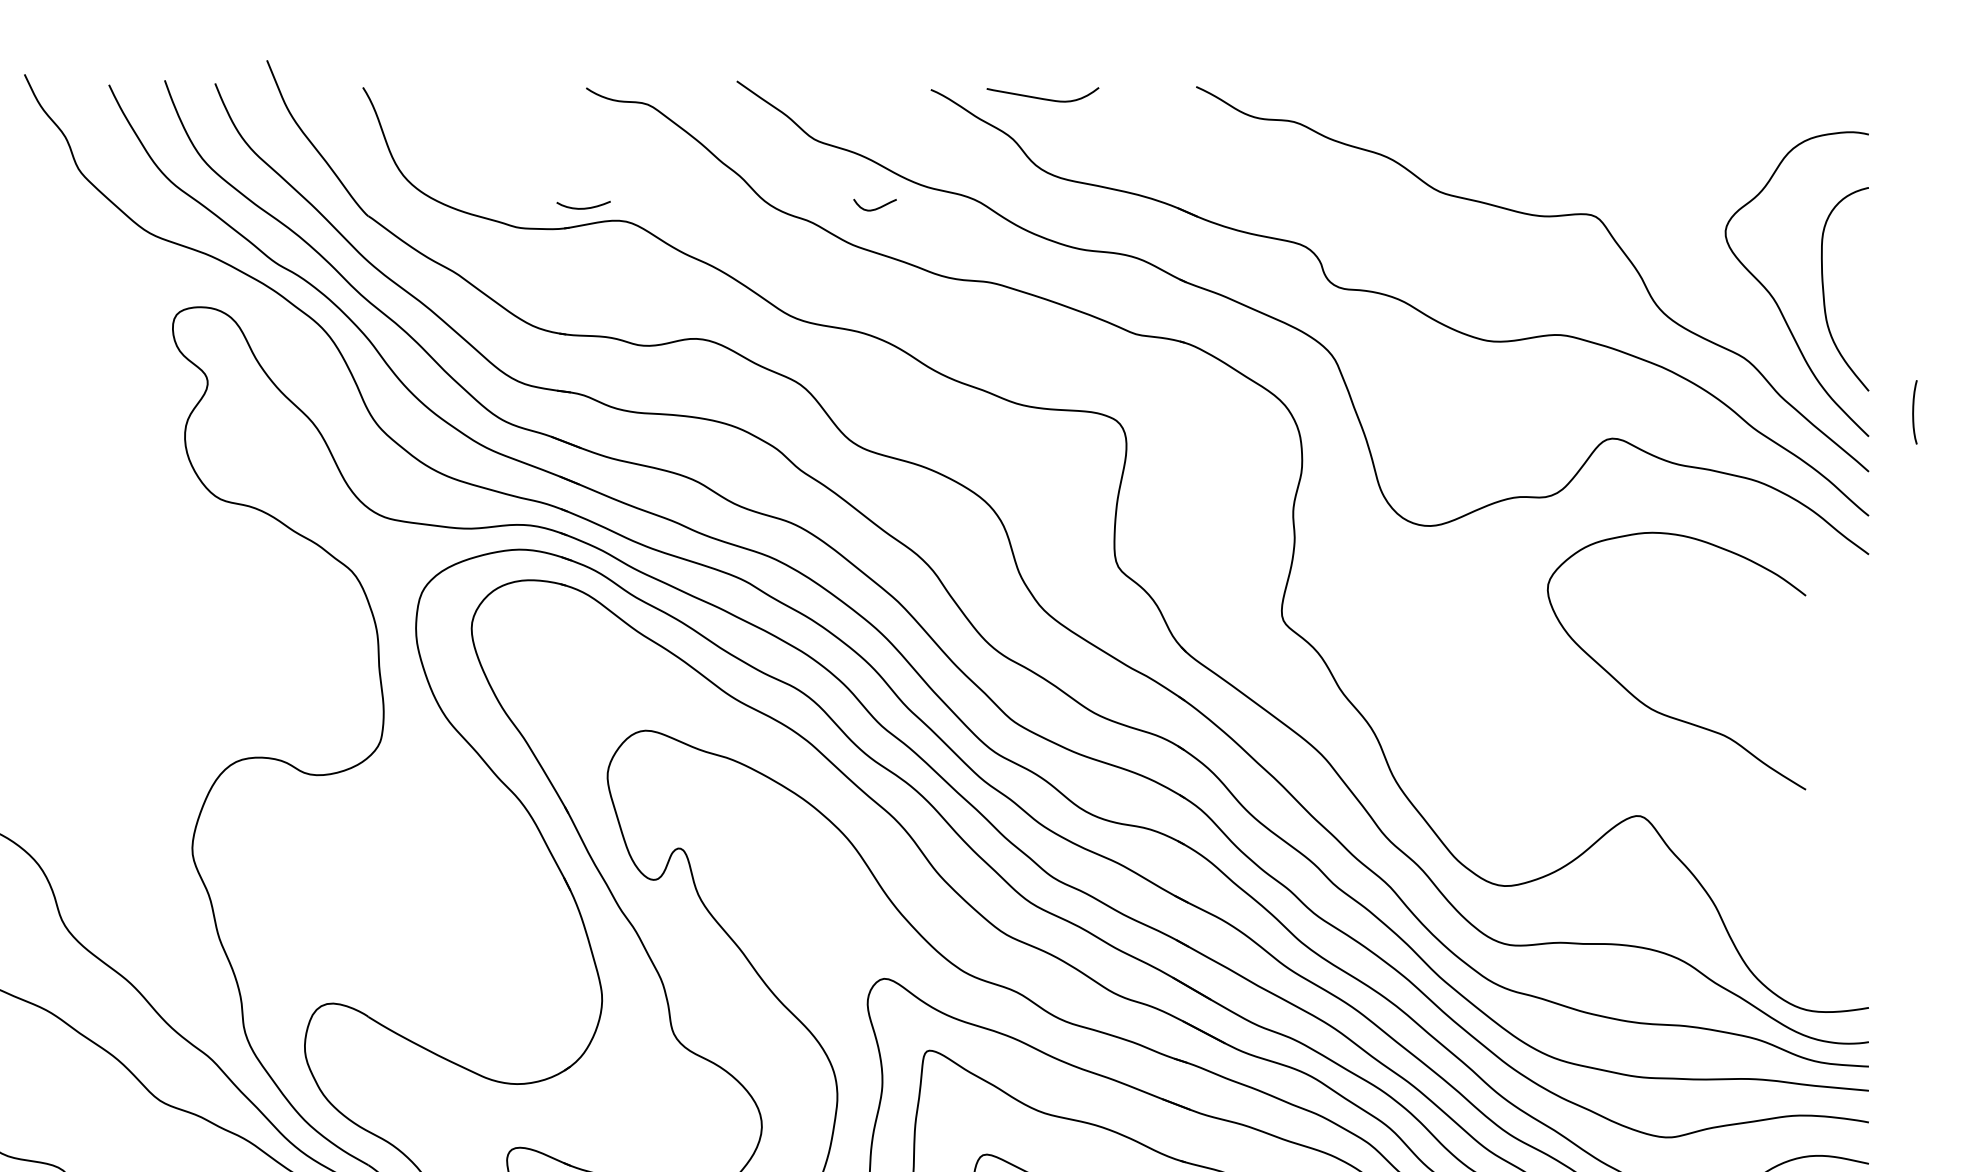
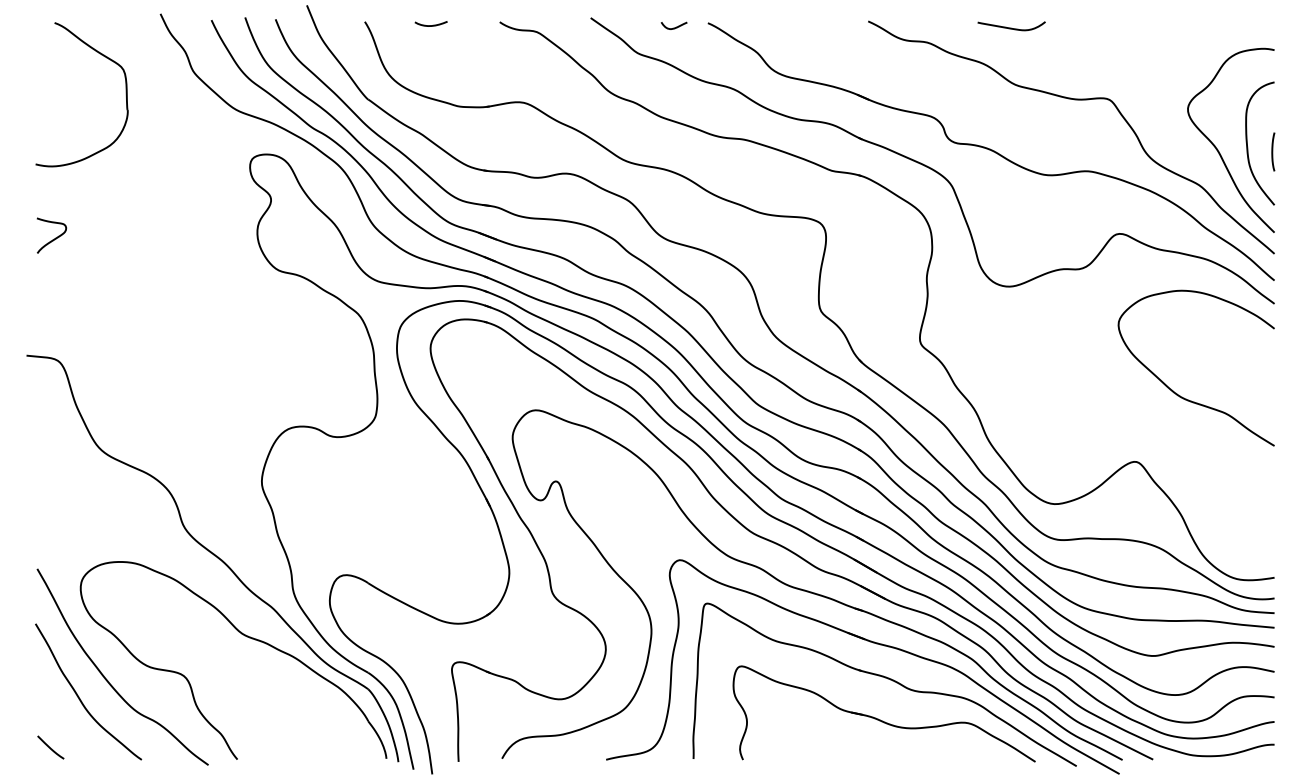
curve: (1042, 96) -> (1011, 27), moved
curve: (582, 207) -> (430, 25), moved
curve: (873, 207) -> (673, 27), moved
curve: (1915, 411) -> (1273, 151), moved
curve: (1645, 702) -> (1177, 393), moved

